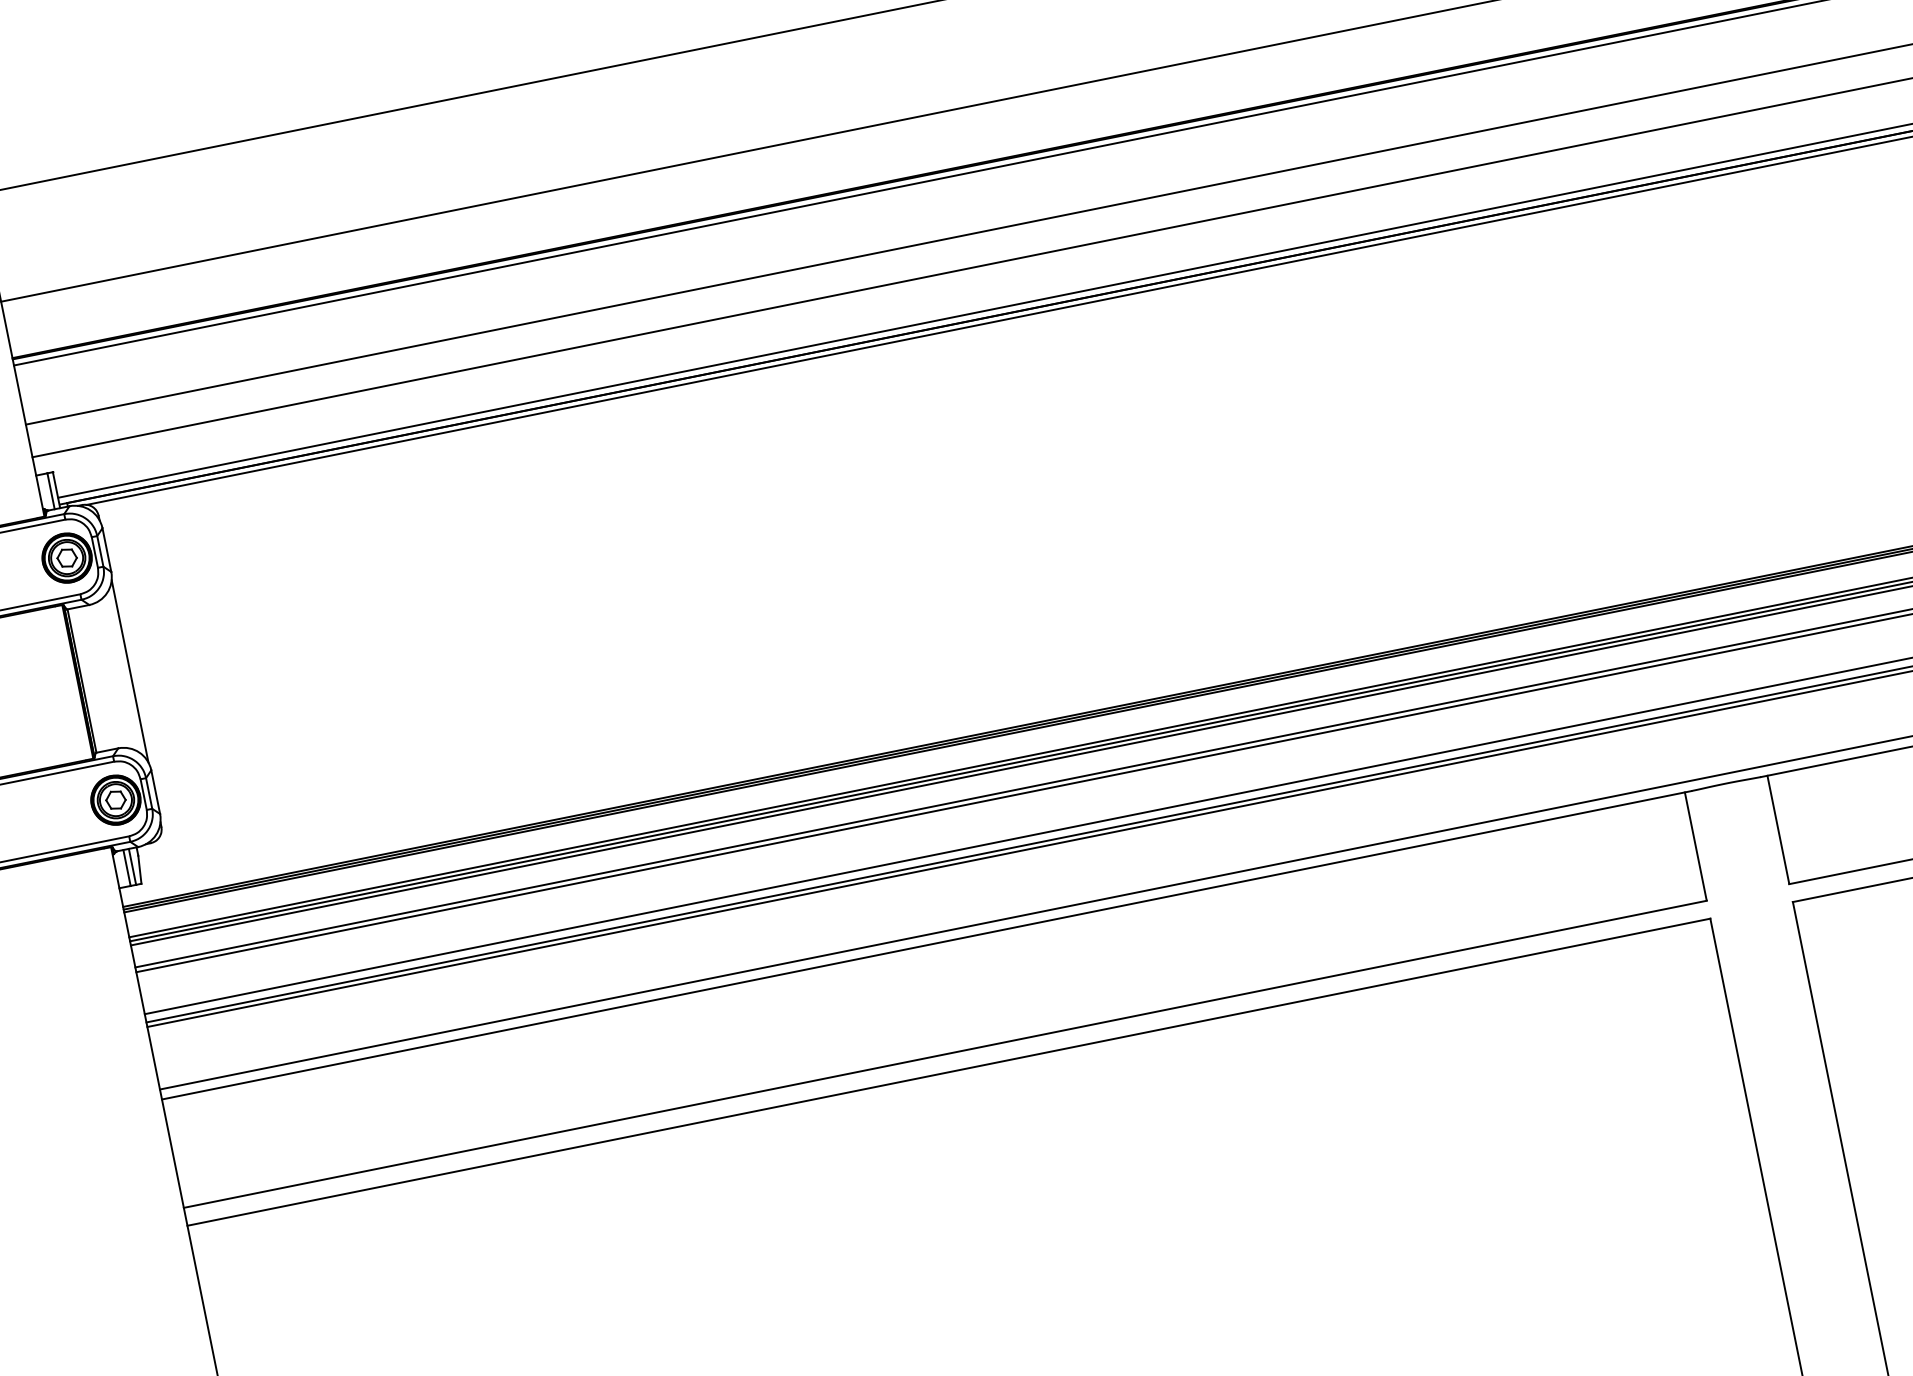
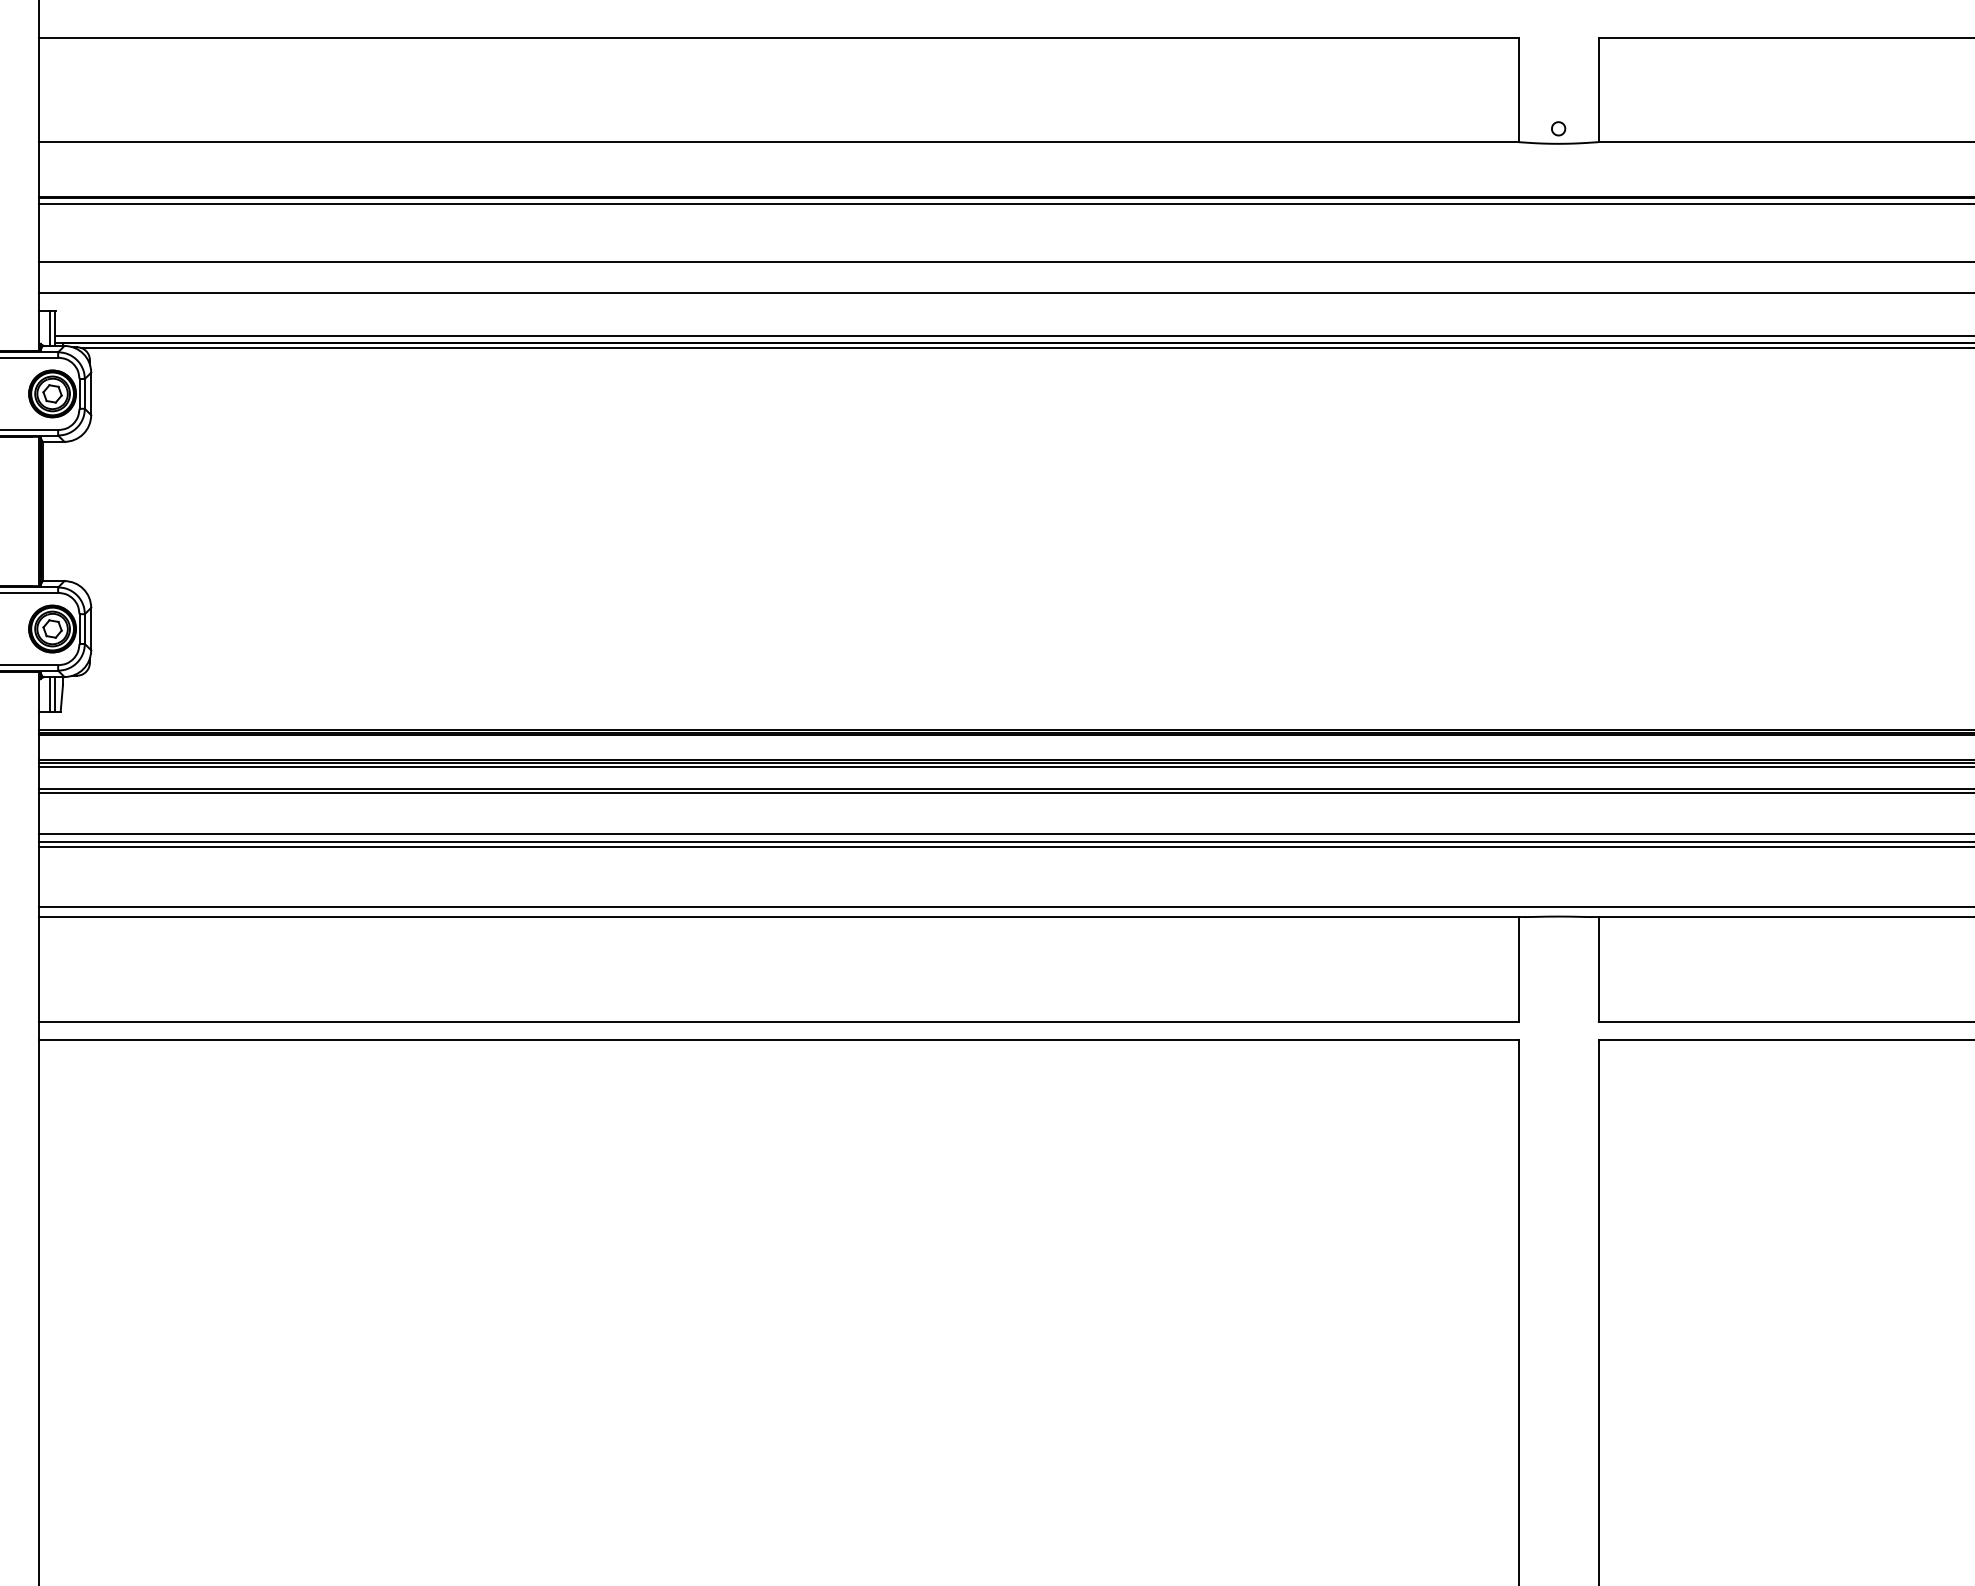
line: (130, 671) -> (90, 511), removed

